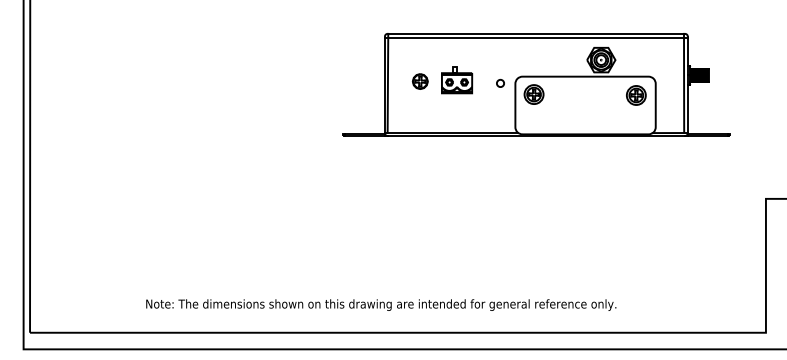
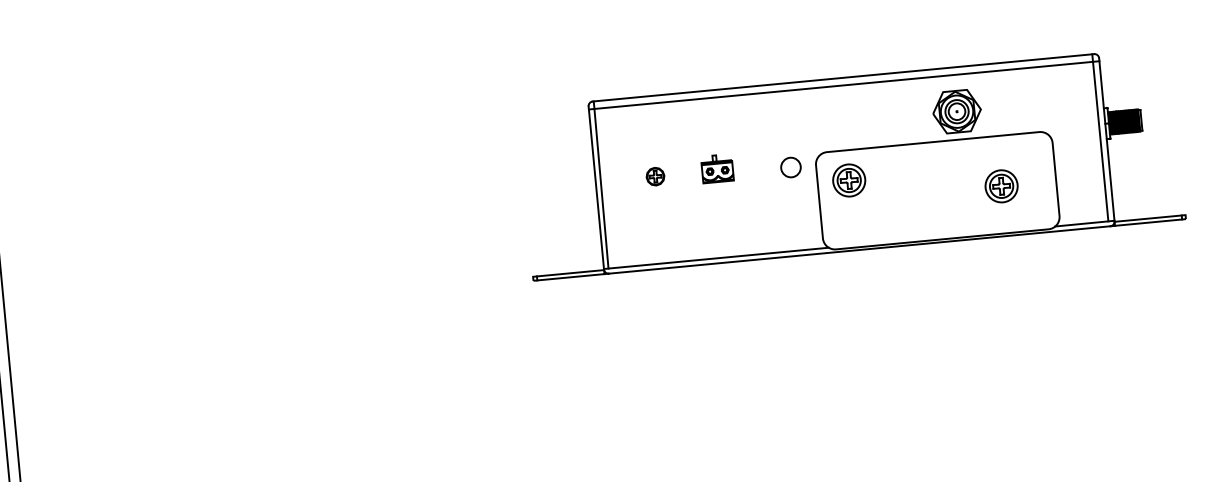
part: (457, 80) -> (717, 168), size x0.6
part: (420, 81) -> (655, 176), size x0.7
circle: (500, 82) -> (790, 165), size x1.6
part: (636, 95) -> (1001, 186), moved

